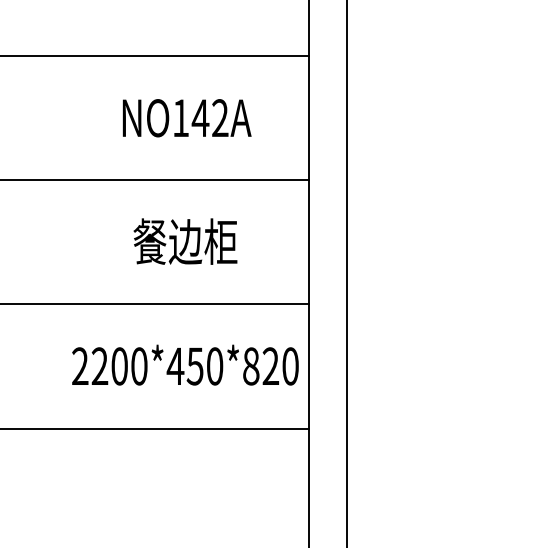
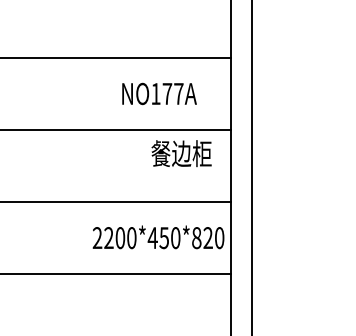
text: (209, 117) -> (172, 93), NO142A -> NO177A
text: (185, 241) -> (181, 153), moved

